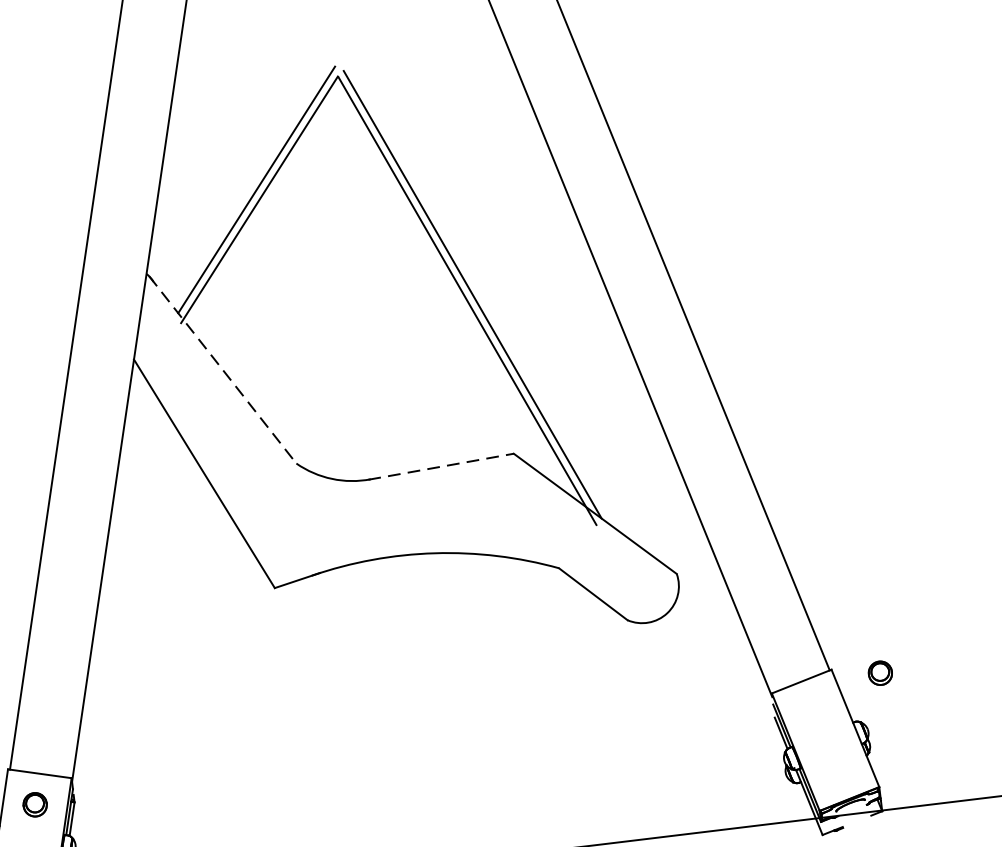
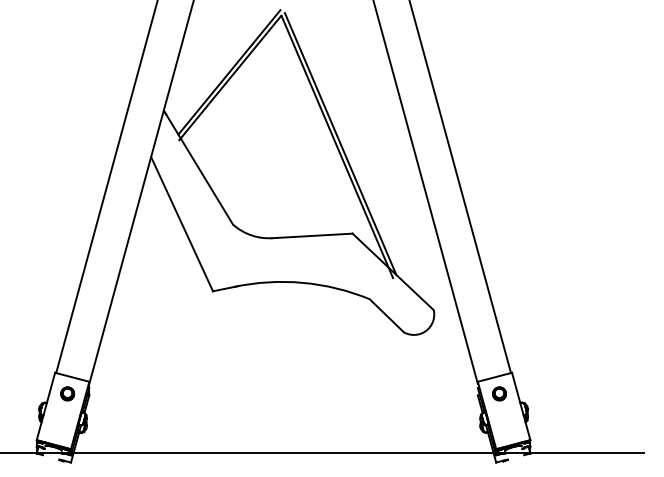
line: (223, 369) -> (199, 168), dashed -> solid
line: (440, 466) -> (311, 235), dashed -> solid
part: (880, 672) -> (499, 393), moved

